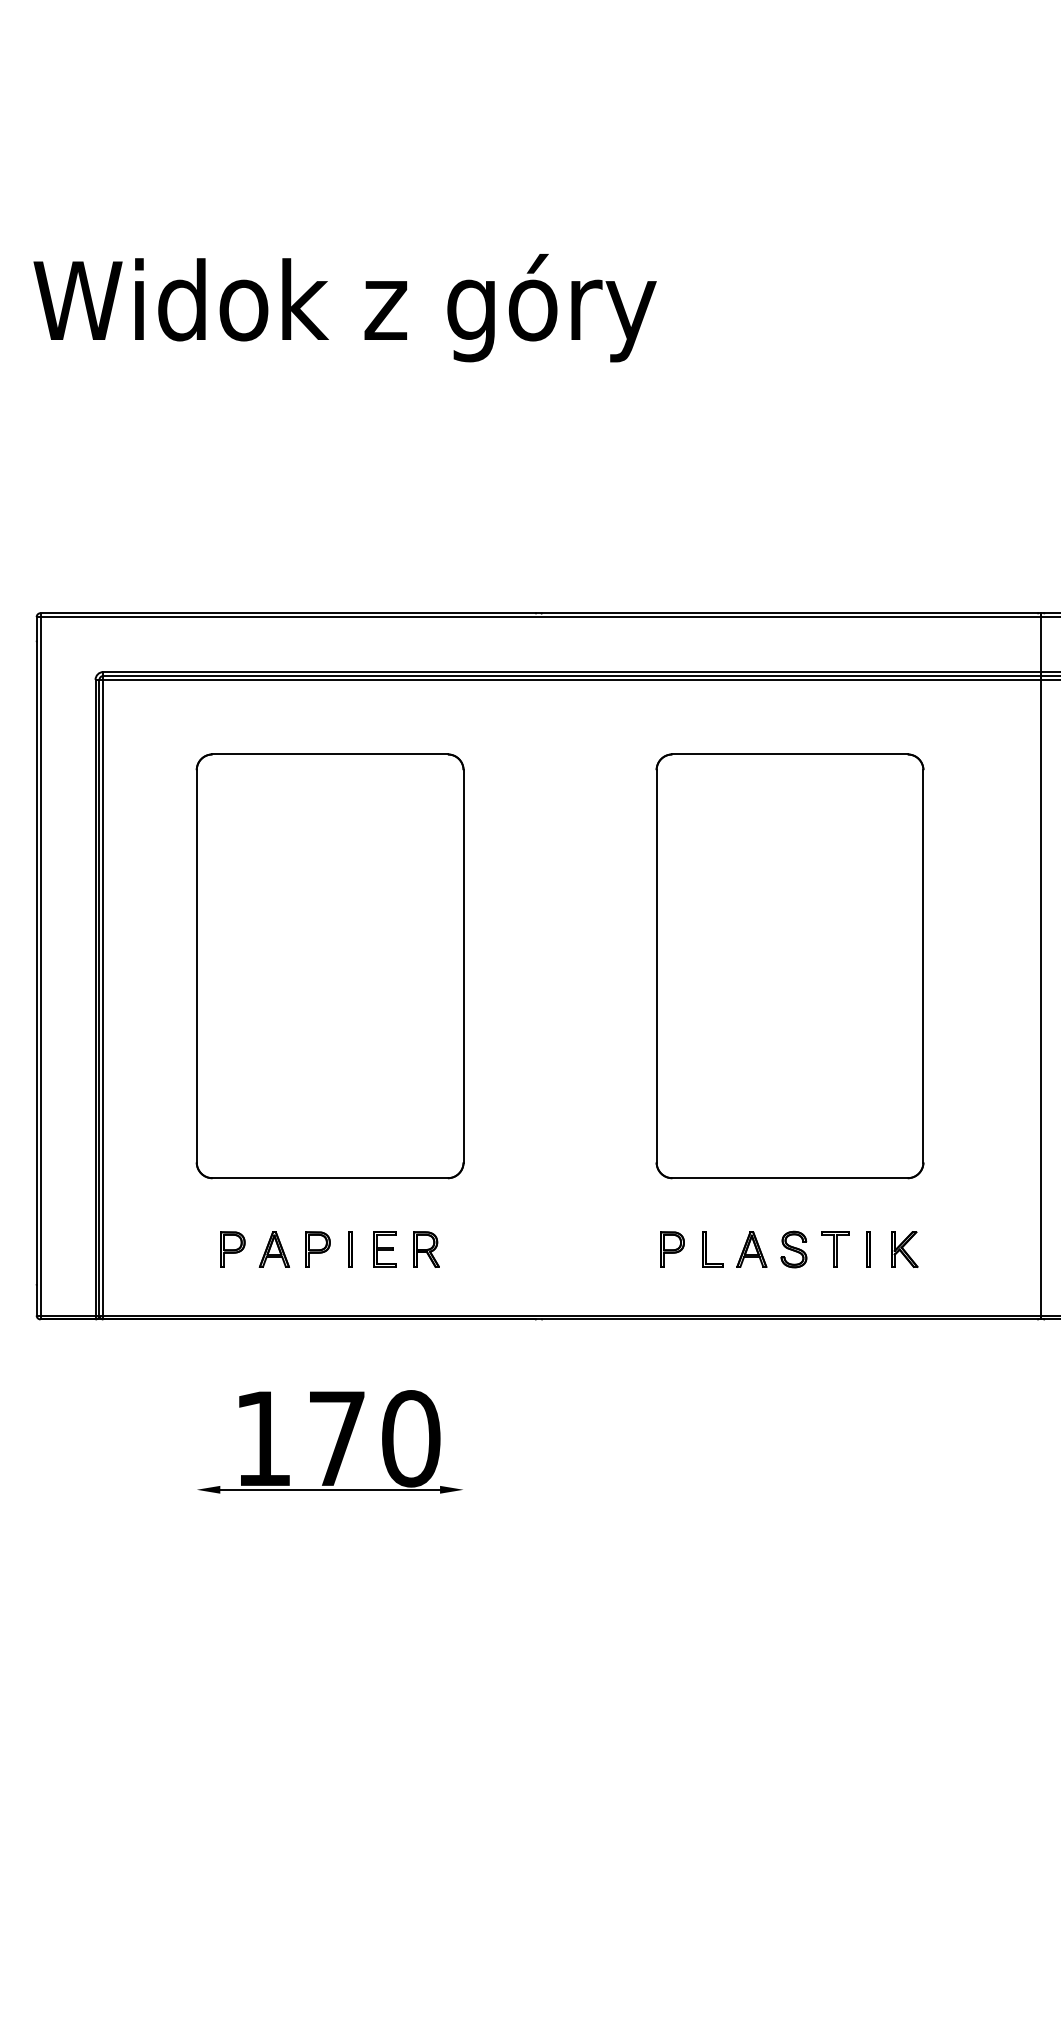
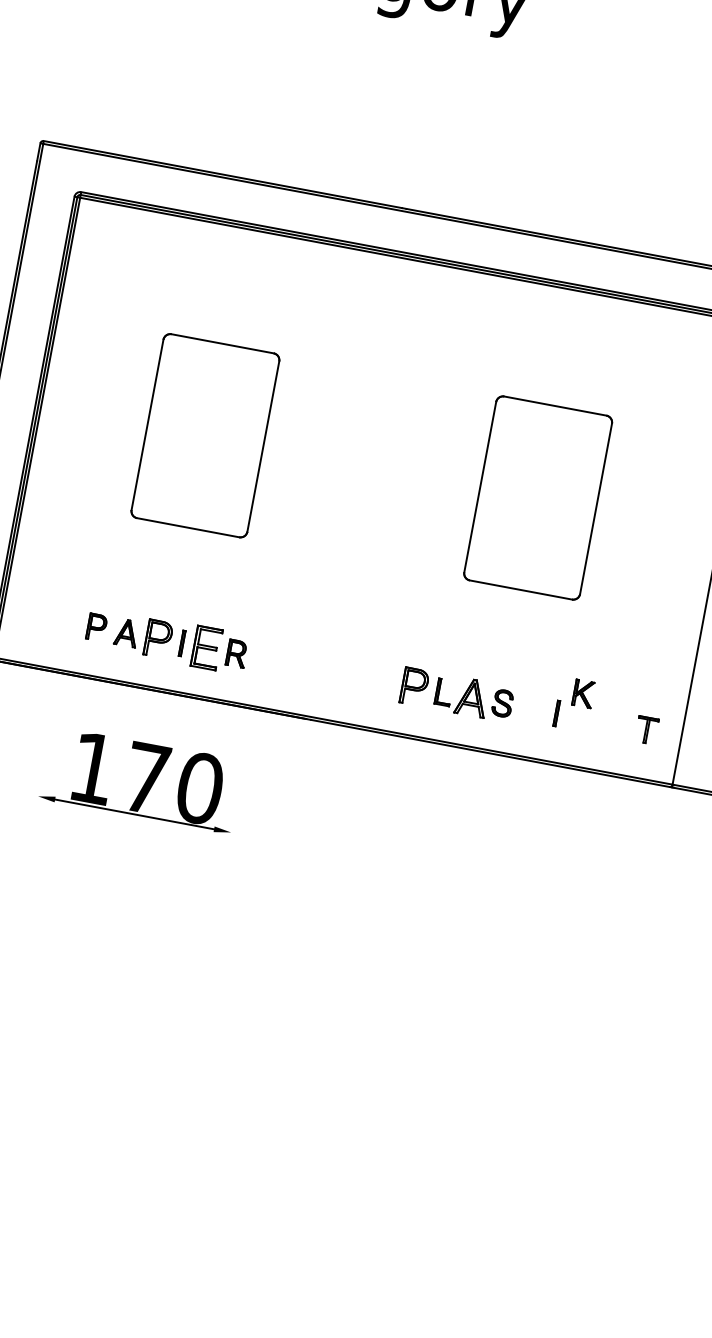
part: (329, 966) -> (204, 435), size x0.6
part: (789, 966) -> (537, 498), size x0.6
part: (317, 1249) -> (157, 638), size x1.4
part: (384, 1249) -> (206, 647), size x1.6
part: (672, 1249) -> (414, 686), size x1.4
part: (751, 1249) -> (471, 697), size x1.4
part: (835, 1249) -> (647, 730), moved
part: (904, 1249) -> (583, 693), moved

